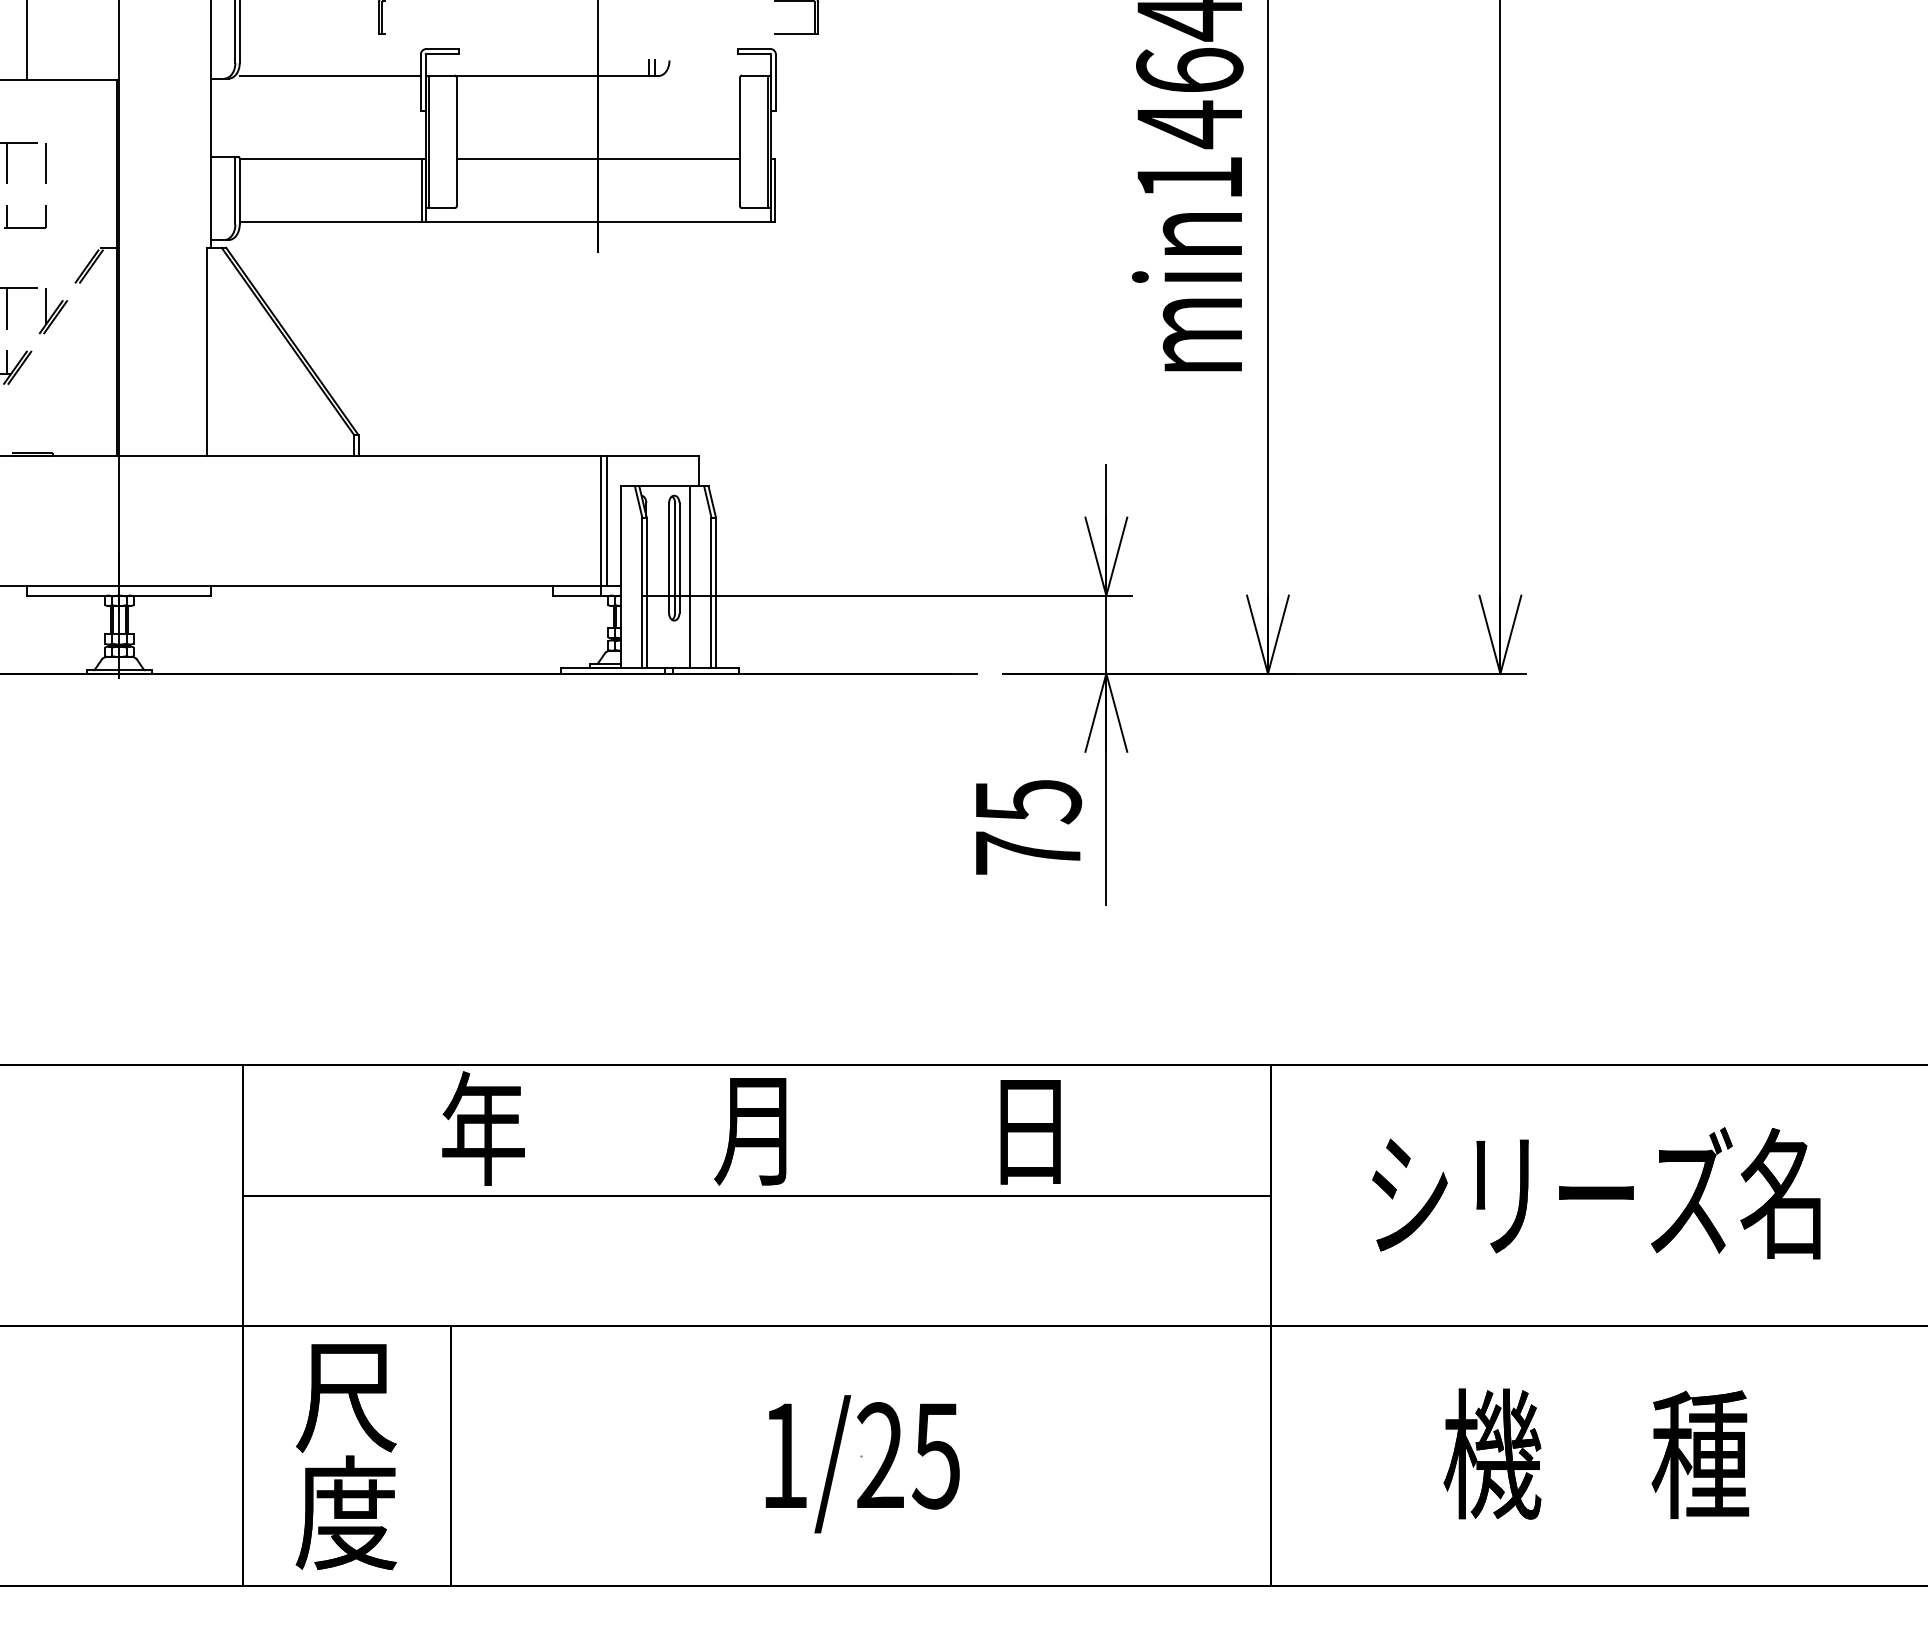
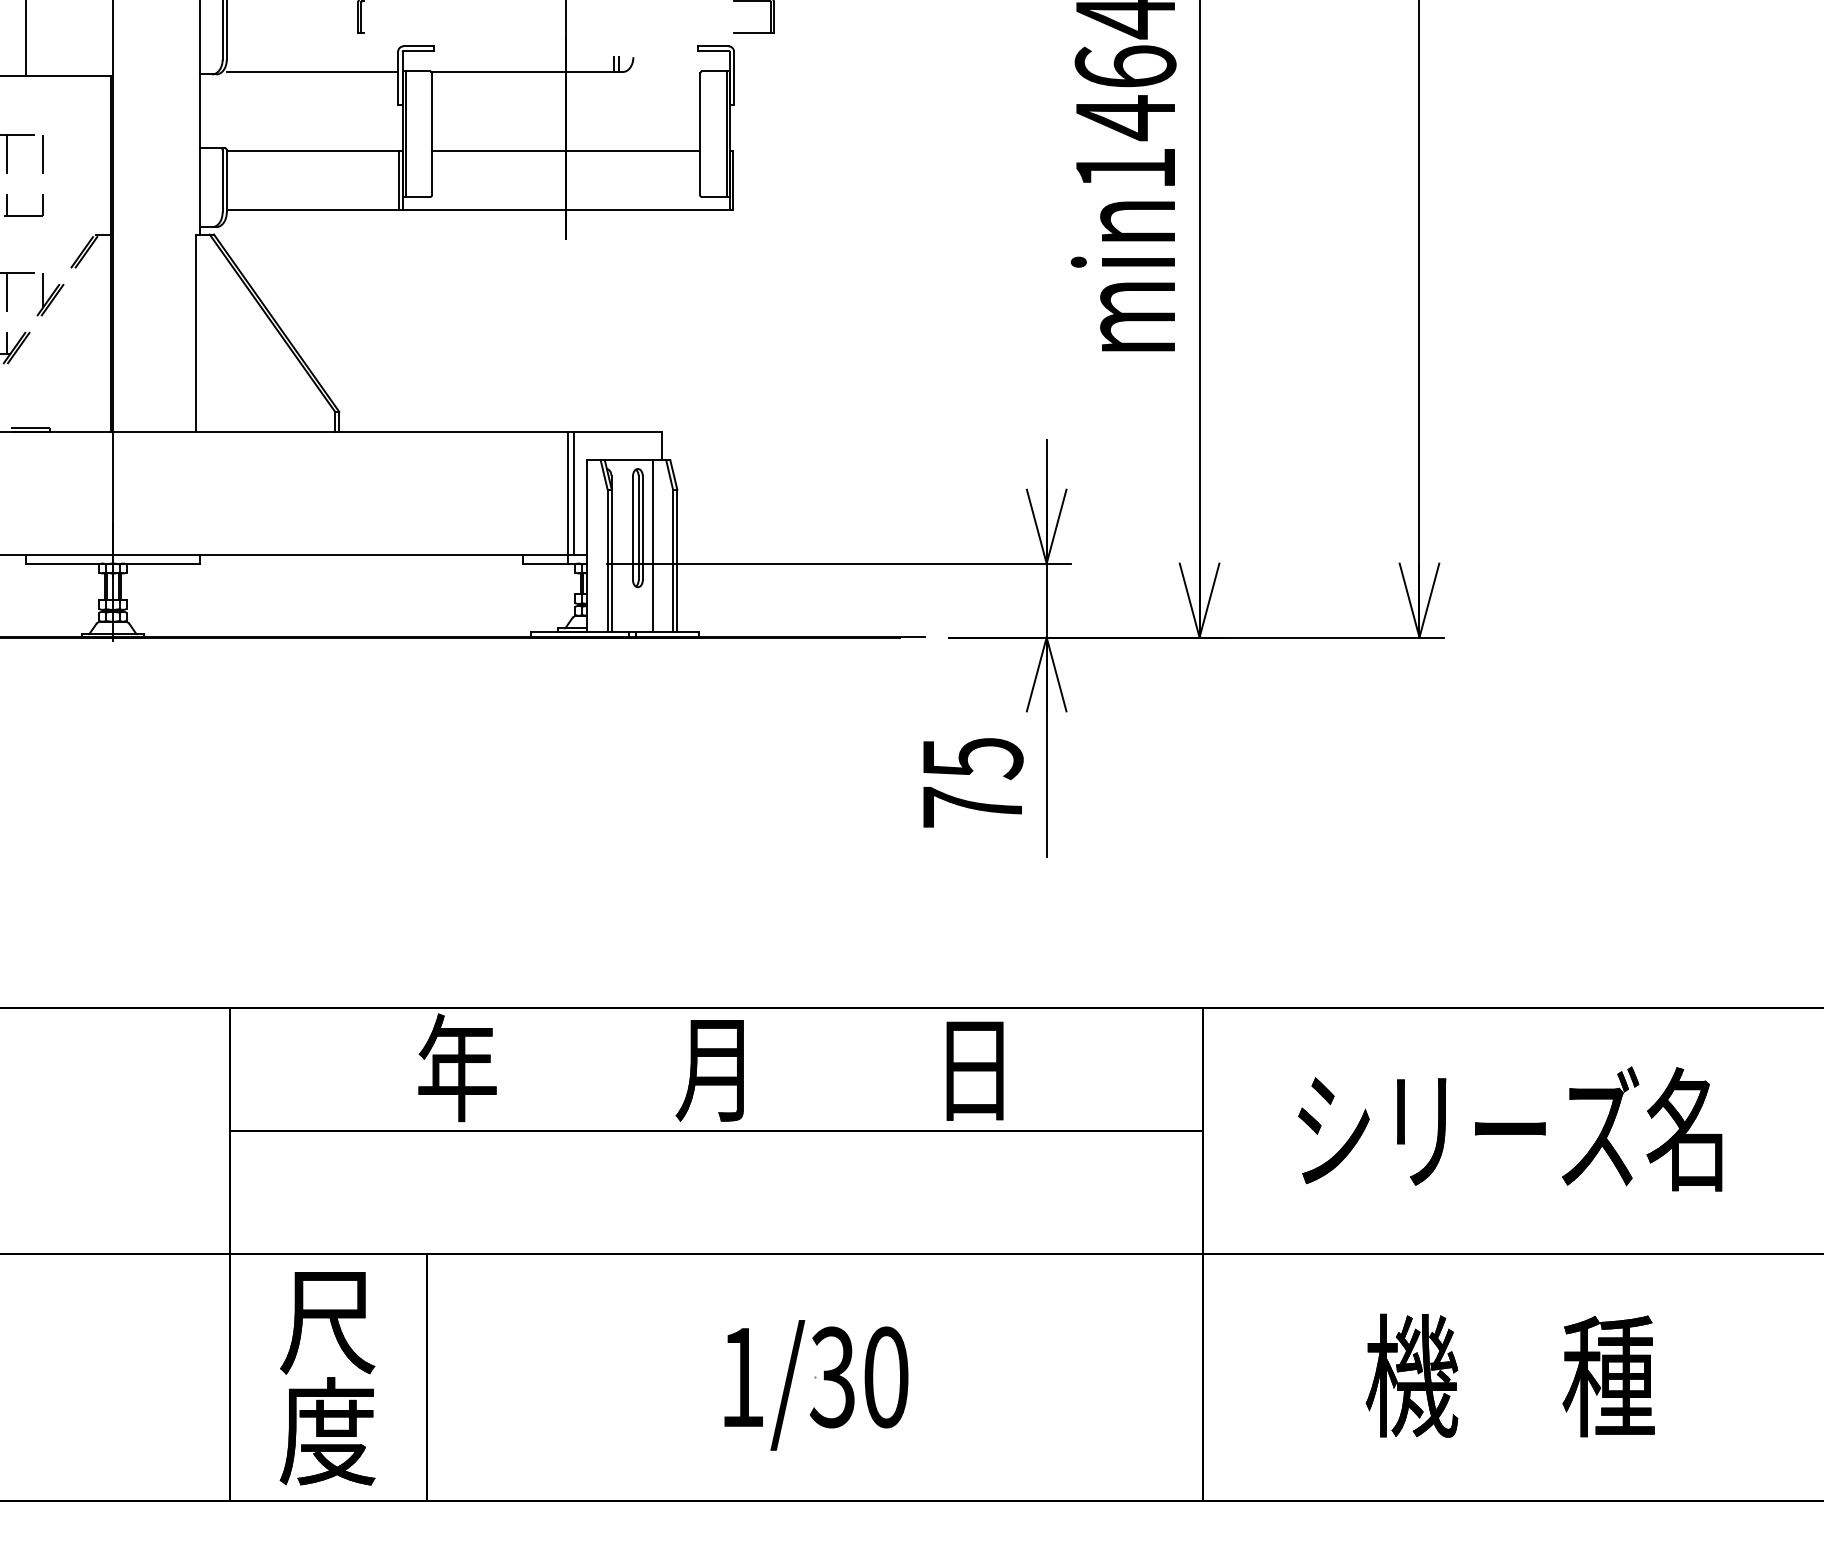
text: (908, 1455) -> (859, 1377), 1/25 -> 1/30

